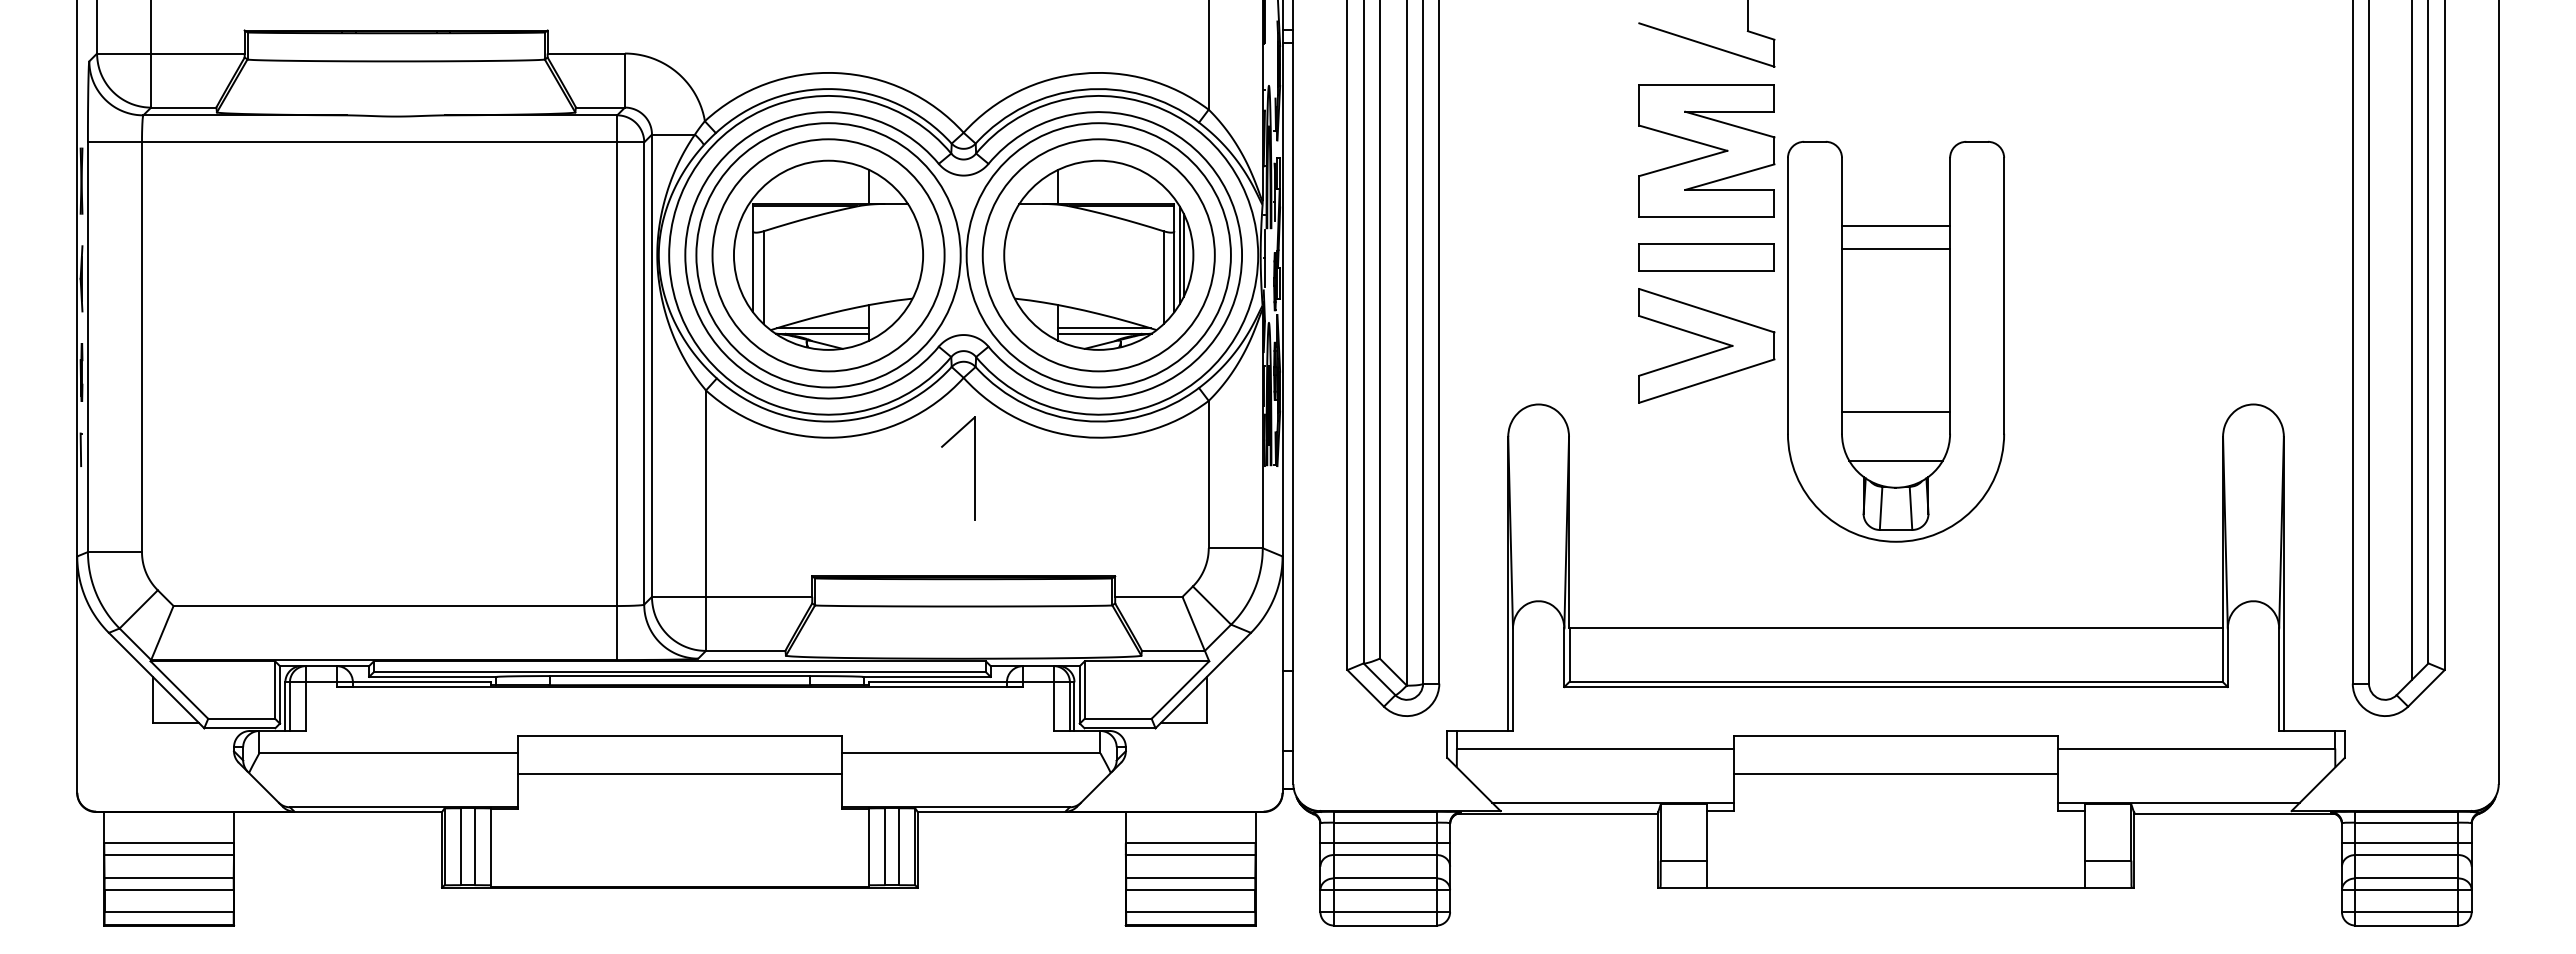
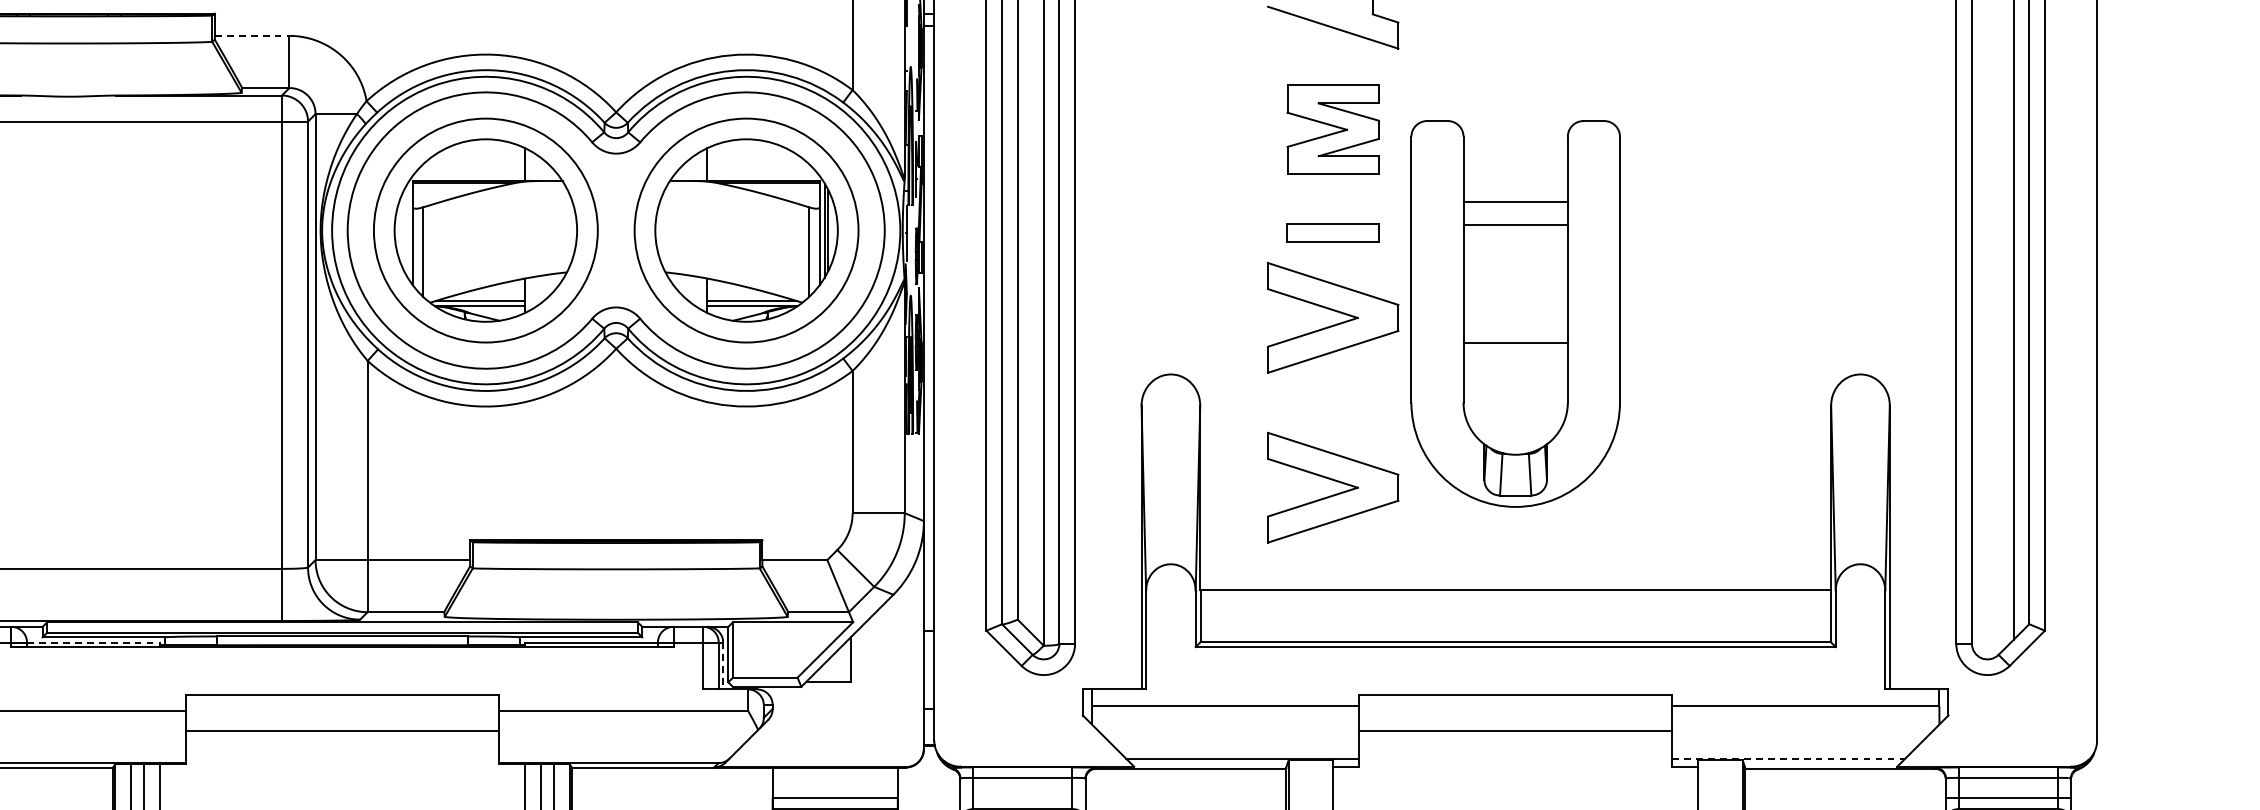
line: (586, 53) -> (252, 35), solid -> dashed
part: (1706, 150) -> (1332, 129), size x0.7
part: (963, 255) -> (616, 230), removed
part: (1706, 257) -> (1332, 232), size x0.7
line: (1896, 412) -> (1516, 343), moved
line: (1895, 460) -> (1515, 428), removed
part: (974, 468) -> (626, 436), removed
part: (1708, 515) -> (1334, 481), added
line: (421, 682) -> (93, 642), solid -> dashed
line: (1074, 707) -> (723, 666), solid -> dashed
line: (2179, 802) -> (1789, 758), solid -> dashed
line: (1385, 843) -> (1023, 797), removed

